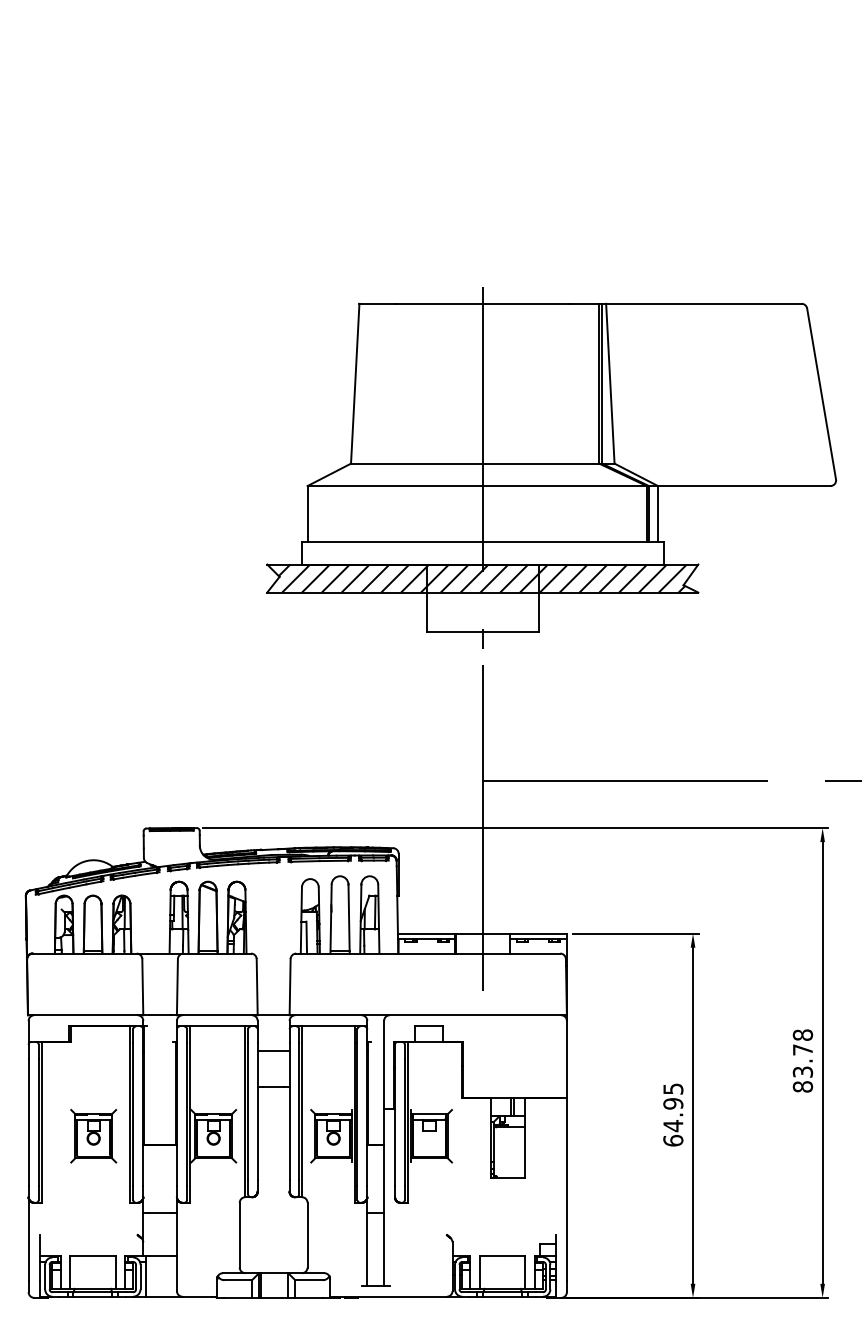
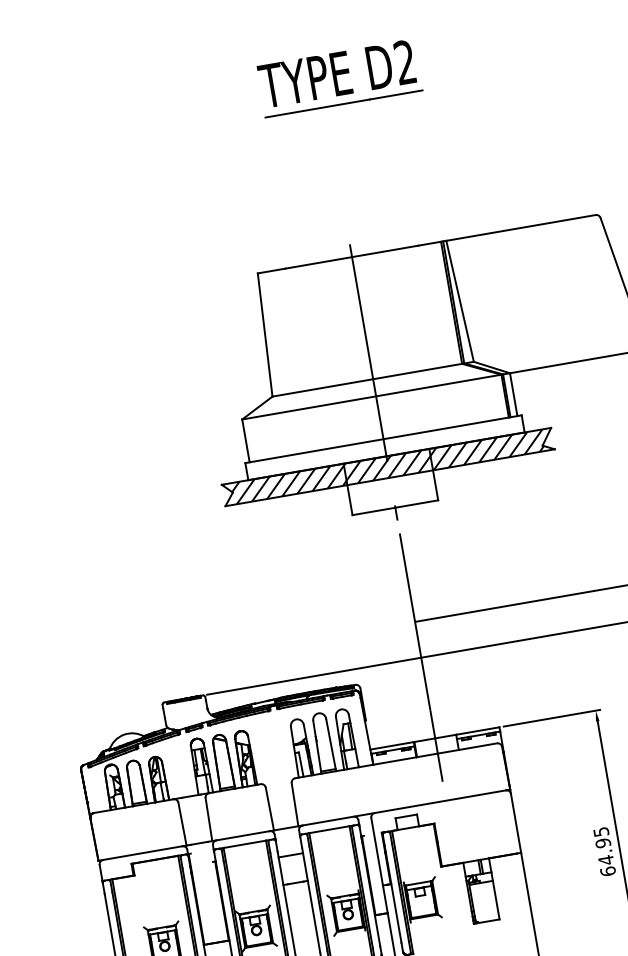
part: (505, 73) -> (339, 78), added

